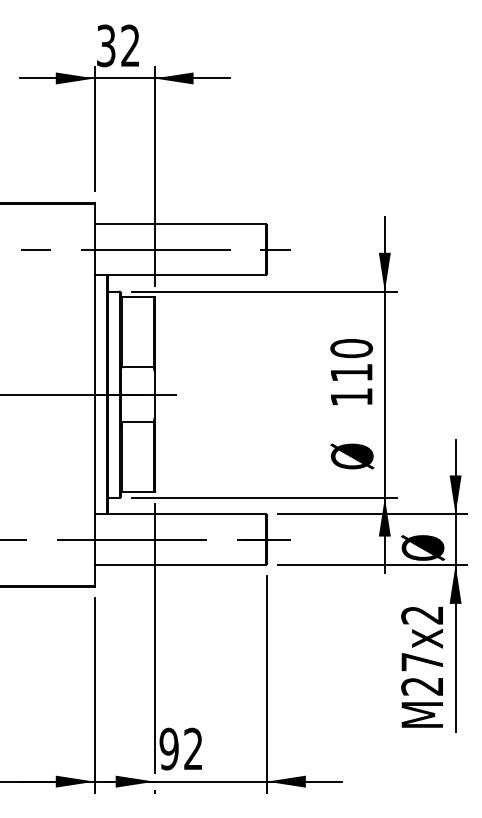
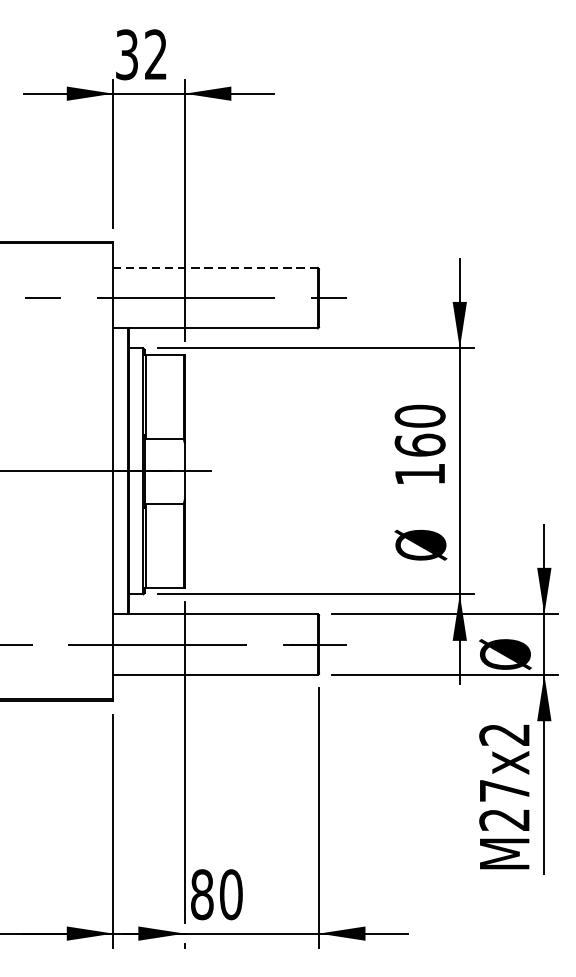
line: (180, 224) -> (215, 268), solid -> dashed
text: (351, 372) -> (419, 444), 110 -> 160
text: (181, 748) -> (216, 893), 92 -> 80

